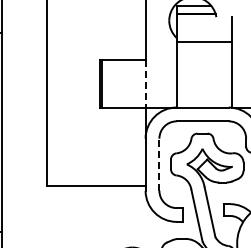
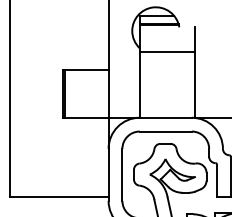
line: (145, 83) -> (108, 93), dashed -> solid
line: (159, 164) -> (122, 174), dashed -> solid

